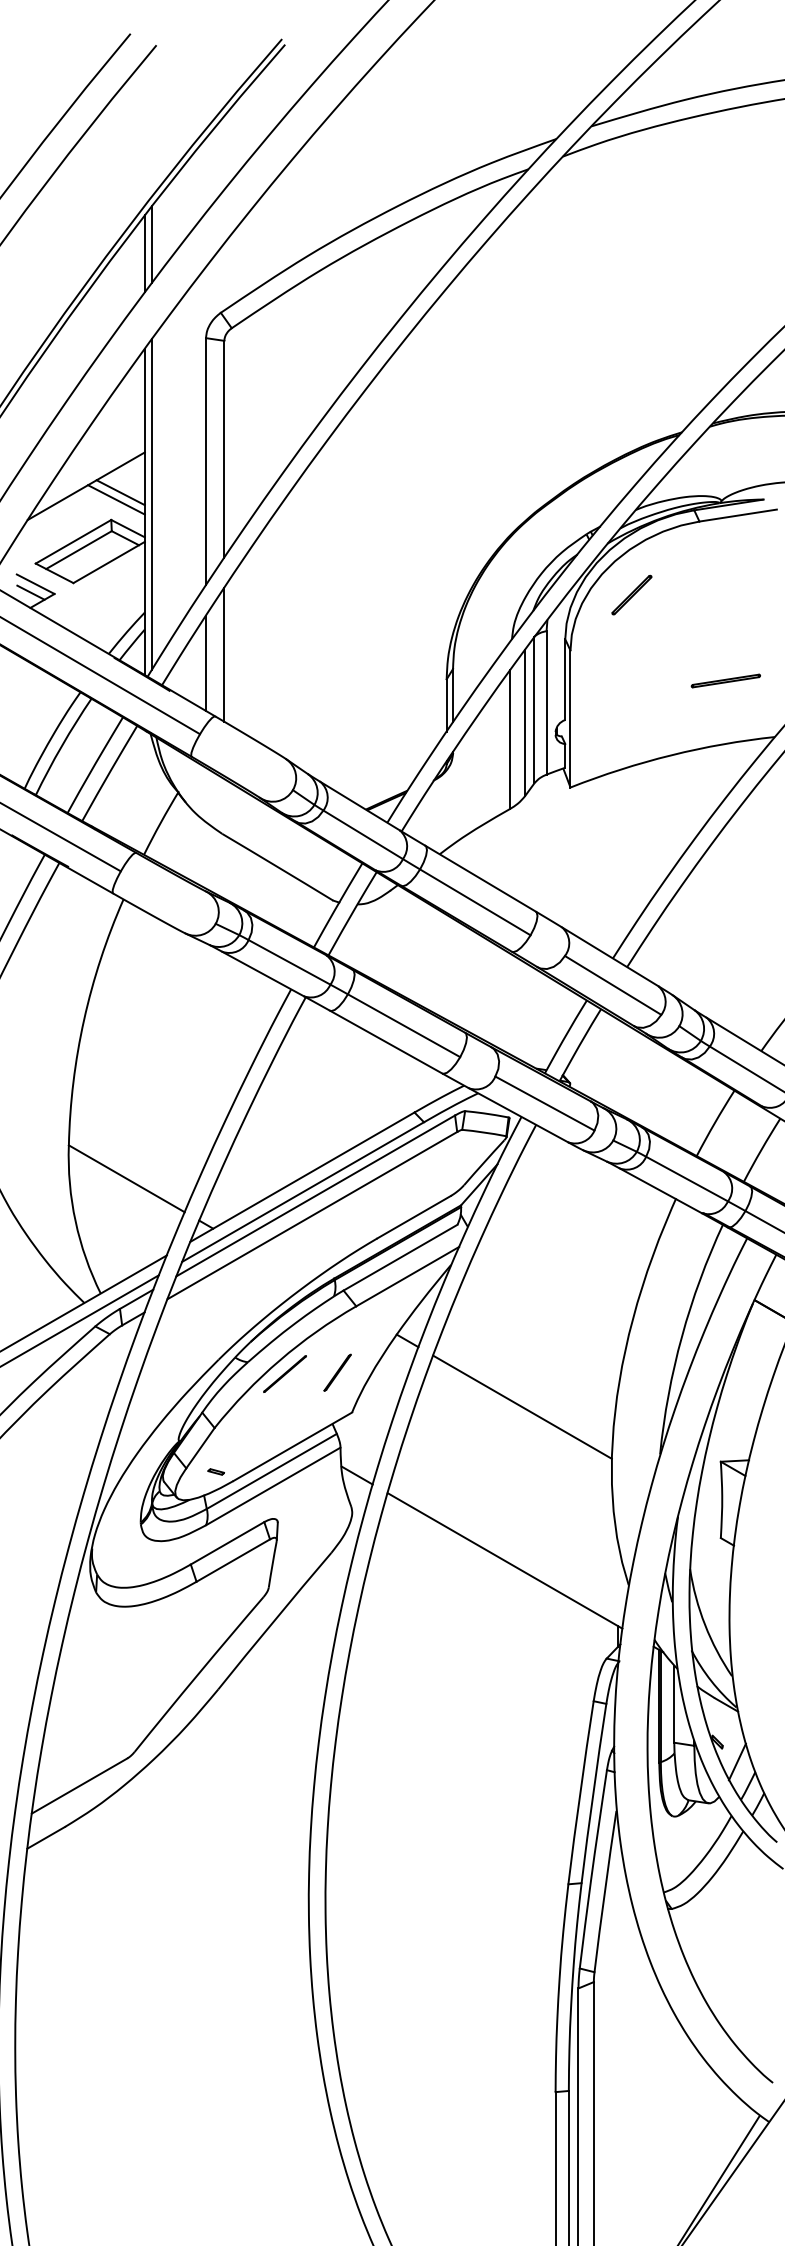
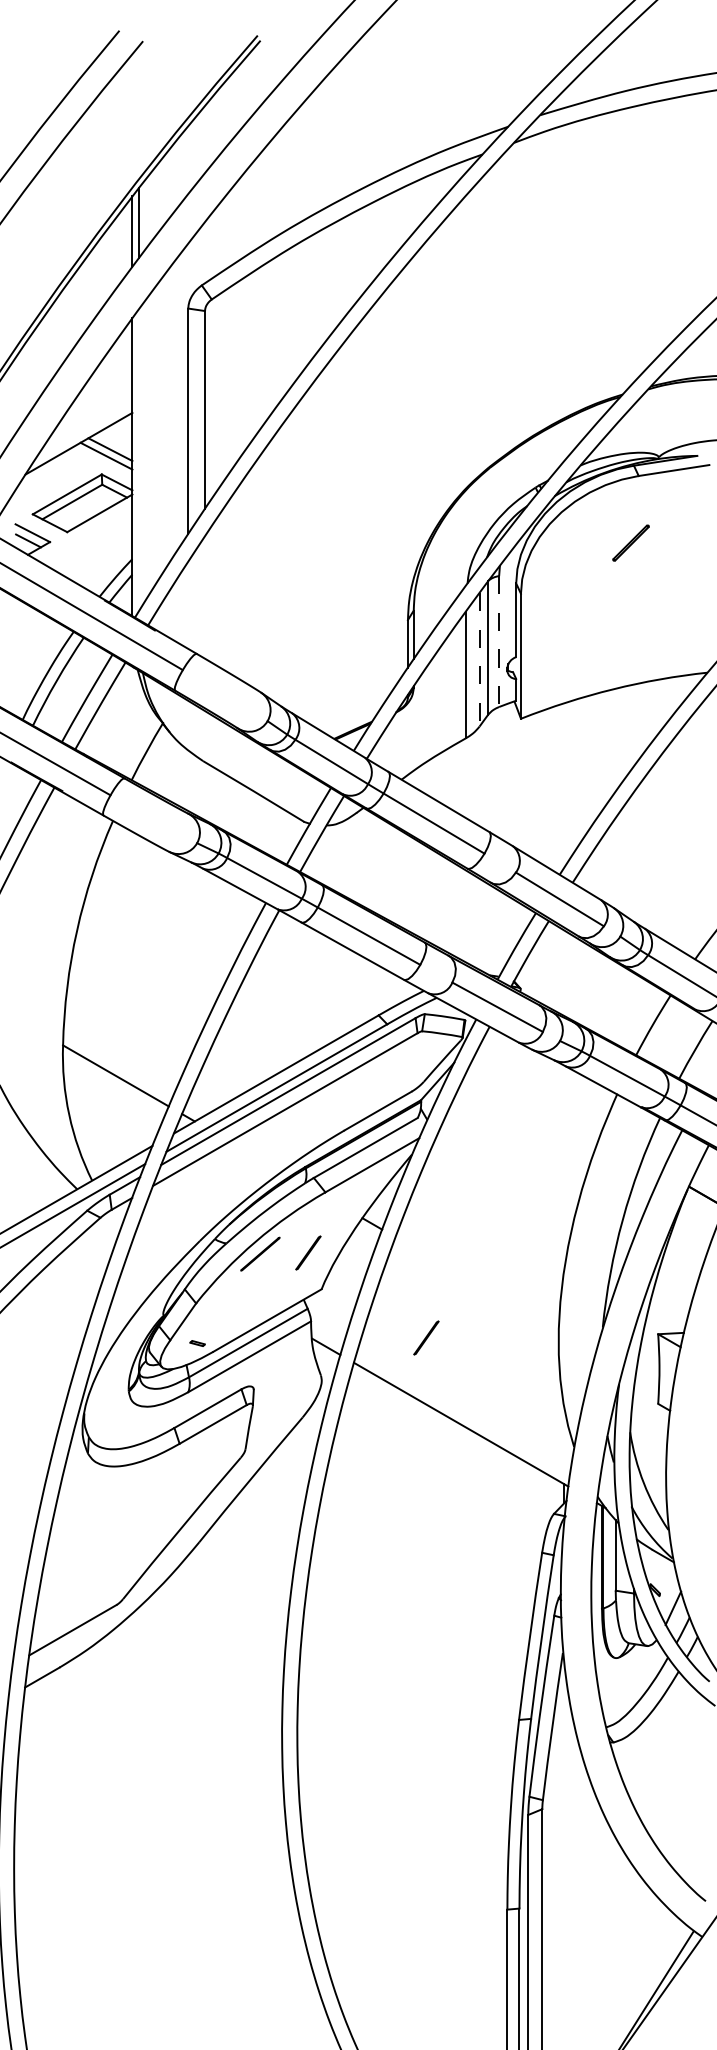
line: (151, 504) -> (138, 460), removed
line: (631, 594) -> (630, 542), moved
line: (224, 654) -> (205, 597), removed
line: (206, 662) -> (188, 604), removed
part: (725, 680) -> (662, 621), removed
line: (546, 703) -> (499, 642), solid -> dashed
line: (525, 722) -> (479, 659), solid -> dashed
line: (521, 1407) -> (476, 1284), removed
line: (466, 1465) -> (426, 1337), added

